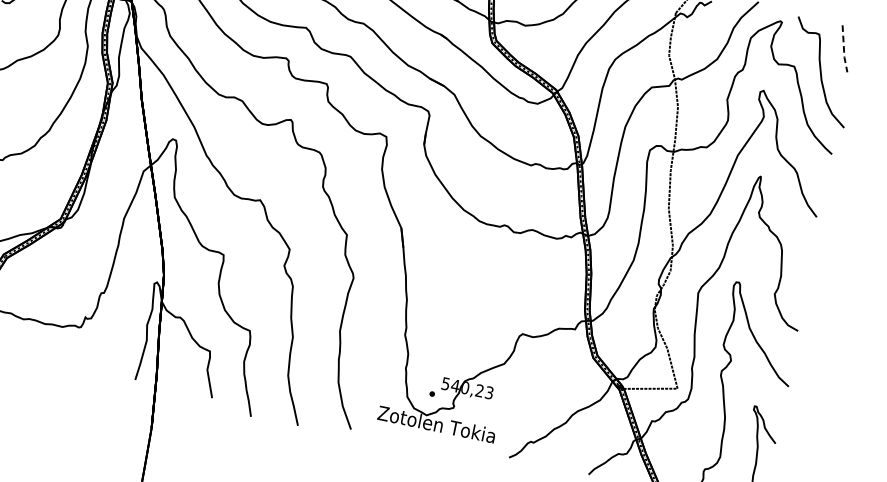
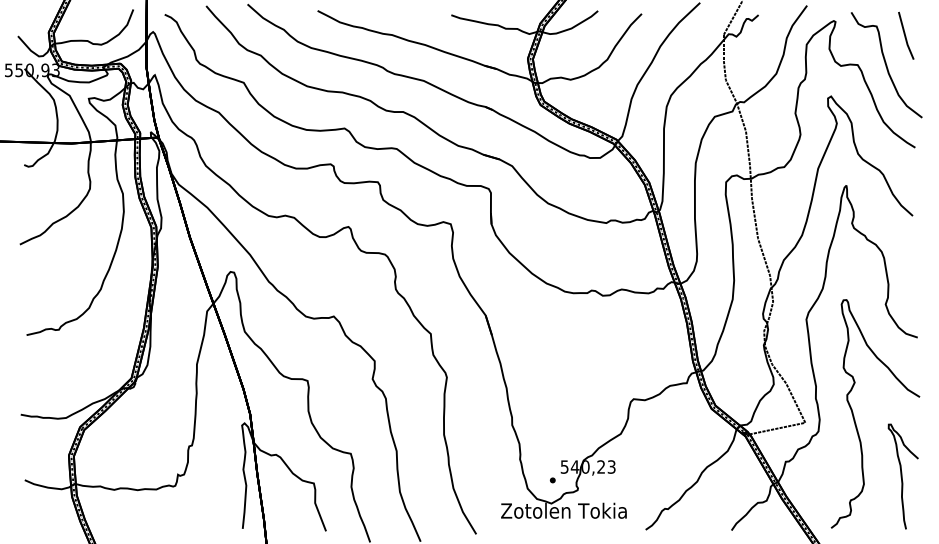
line: (843, 50) -> (905, 37), dashed -> solid

